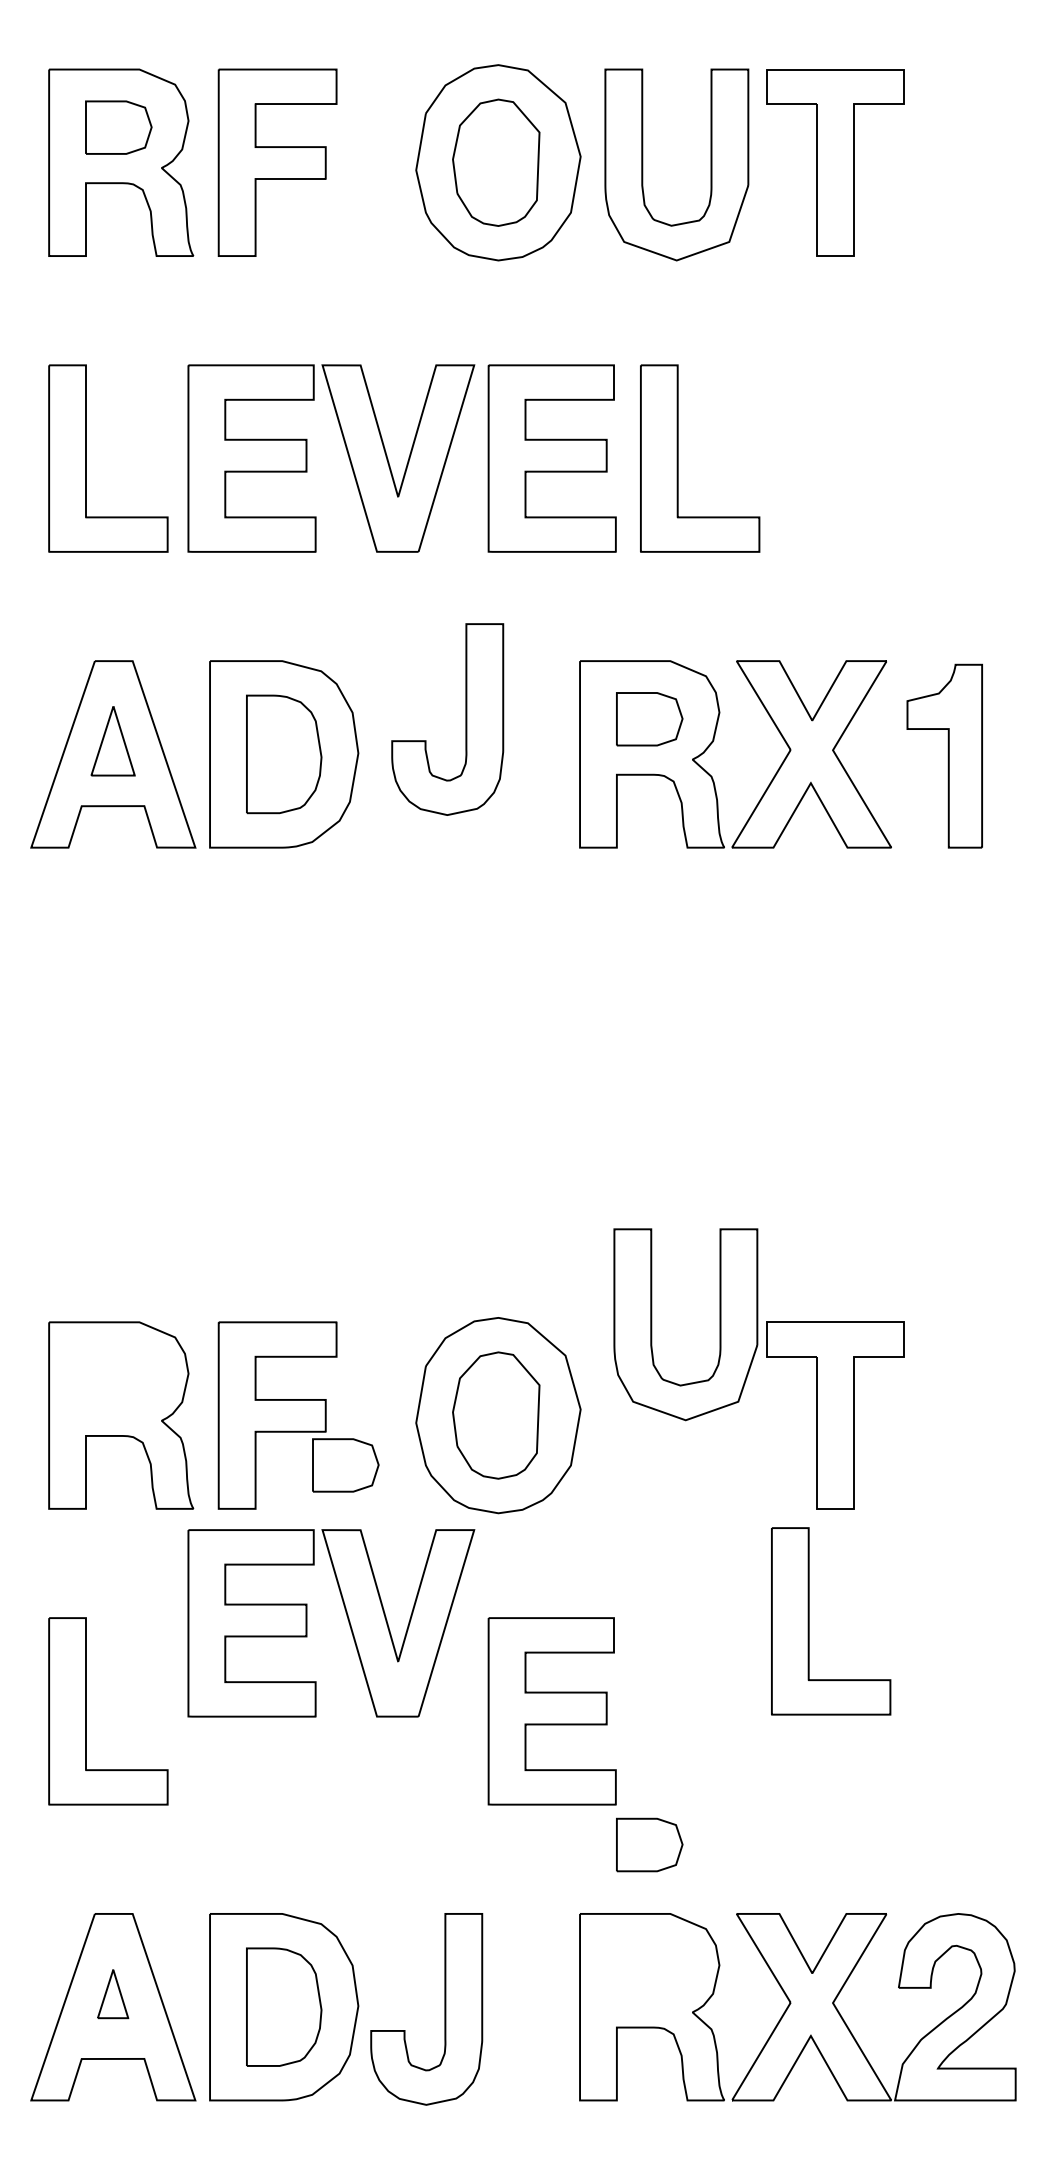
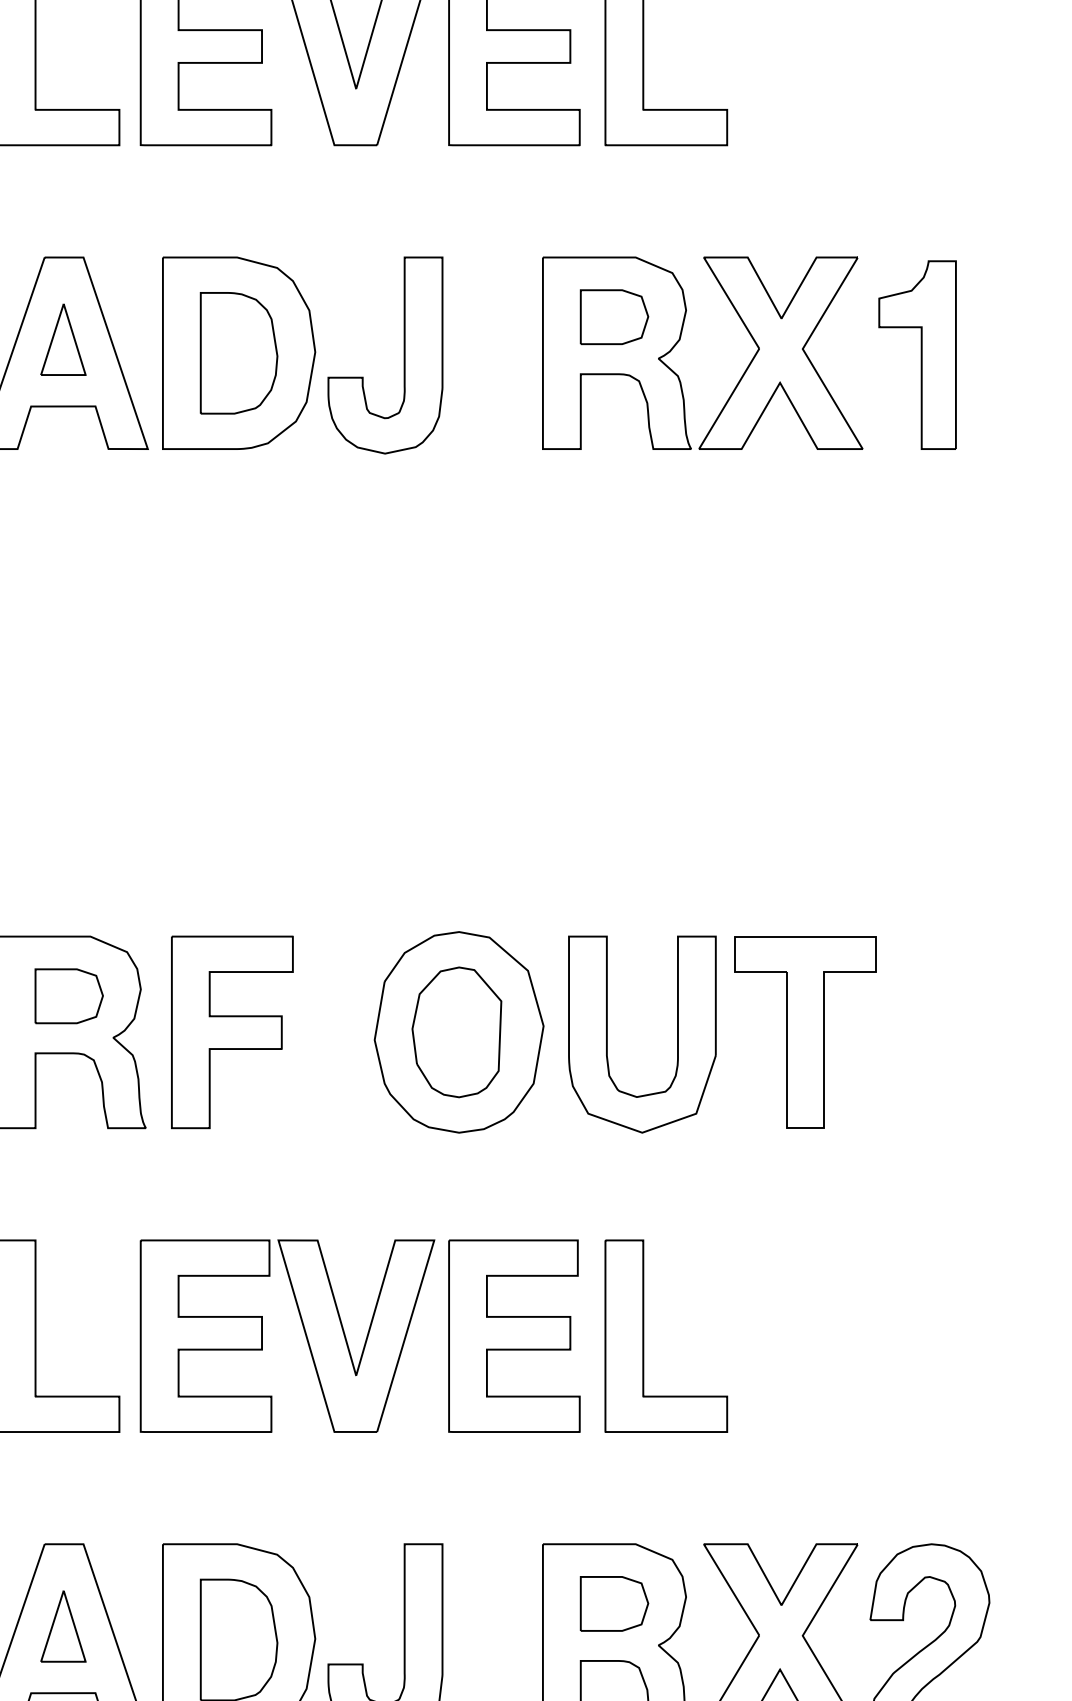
part: (465, 719) -> (403, 355), moved
part: (652, 1324) -> (608, 1034), moved
curve: (345, 1440) -> (68, 970), moved
part: (347, 1619) -> (304, 1332), moved
part: (809, 1621) -> (644, 1336), moved
part: (649, 1844) -> (614, 1603), moved
part: (112, 1994) -> (62, 1626), size x1.43

